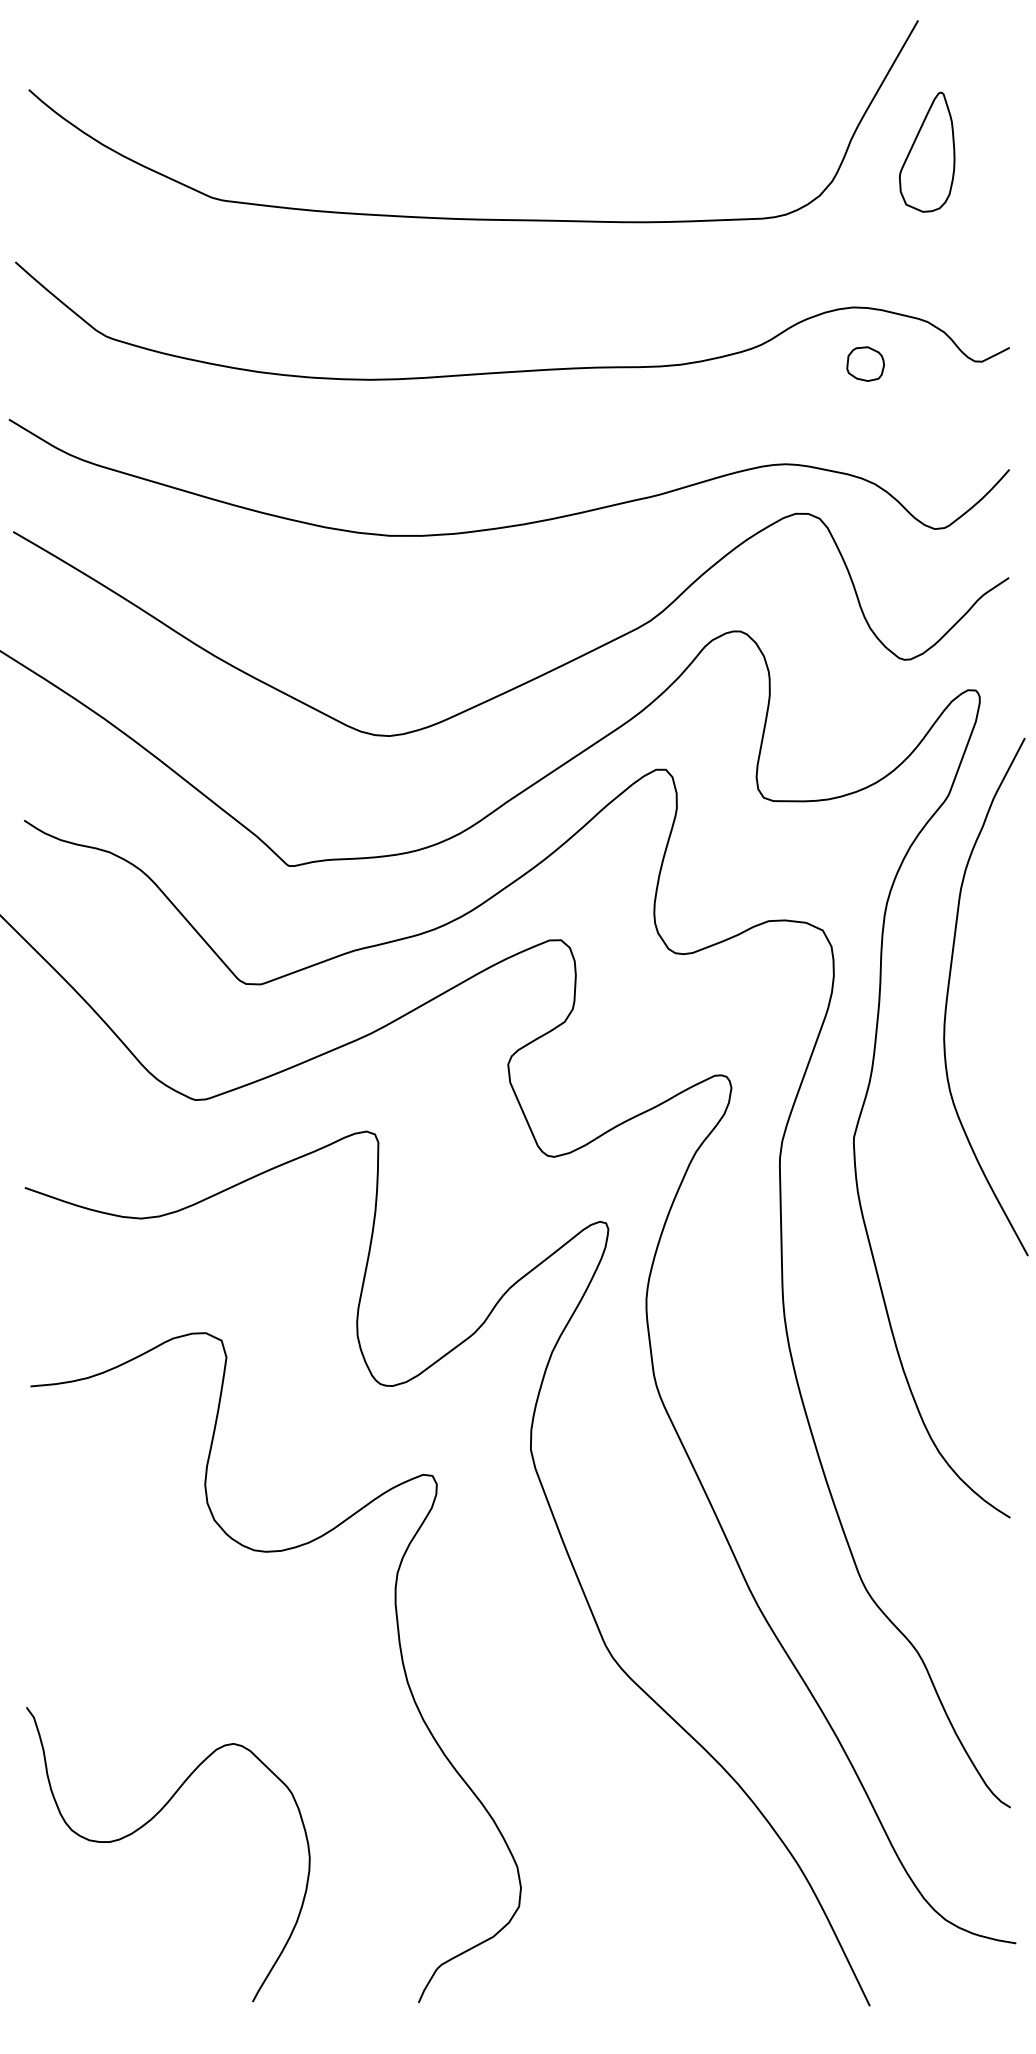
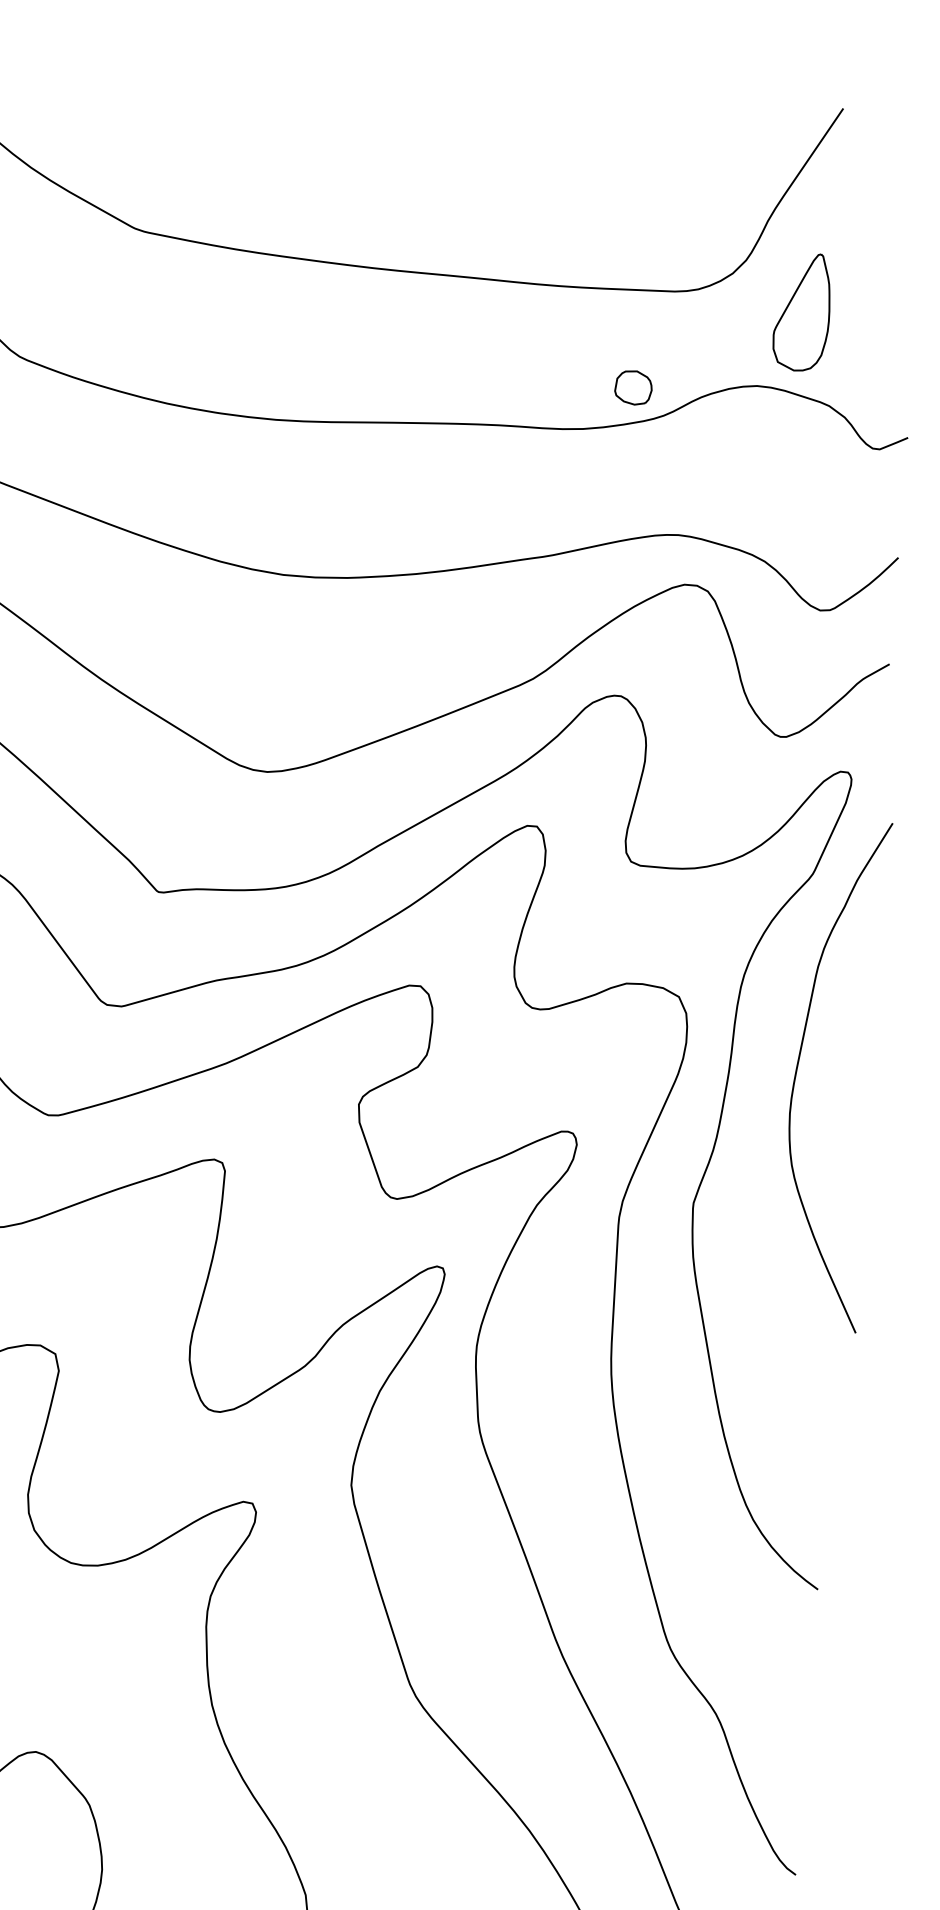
part: (927, 151) -> (802, 311), moved
part: (865, 363) -> (633, 387), moved

